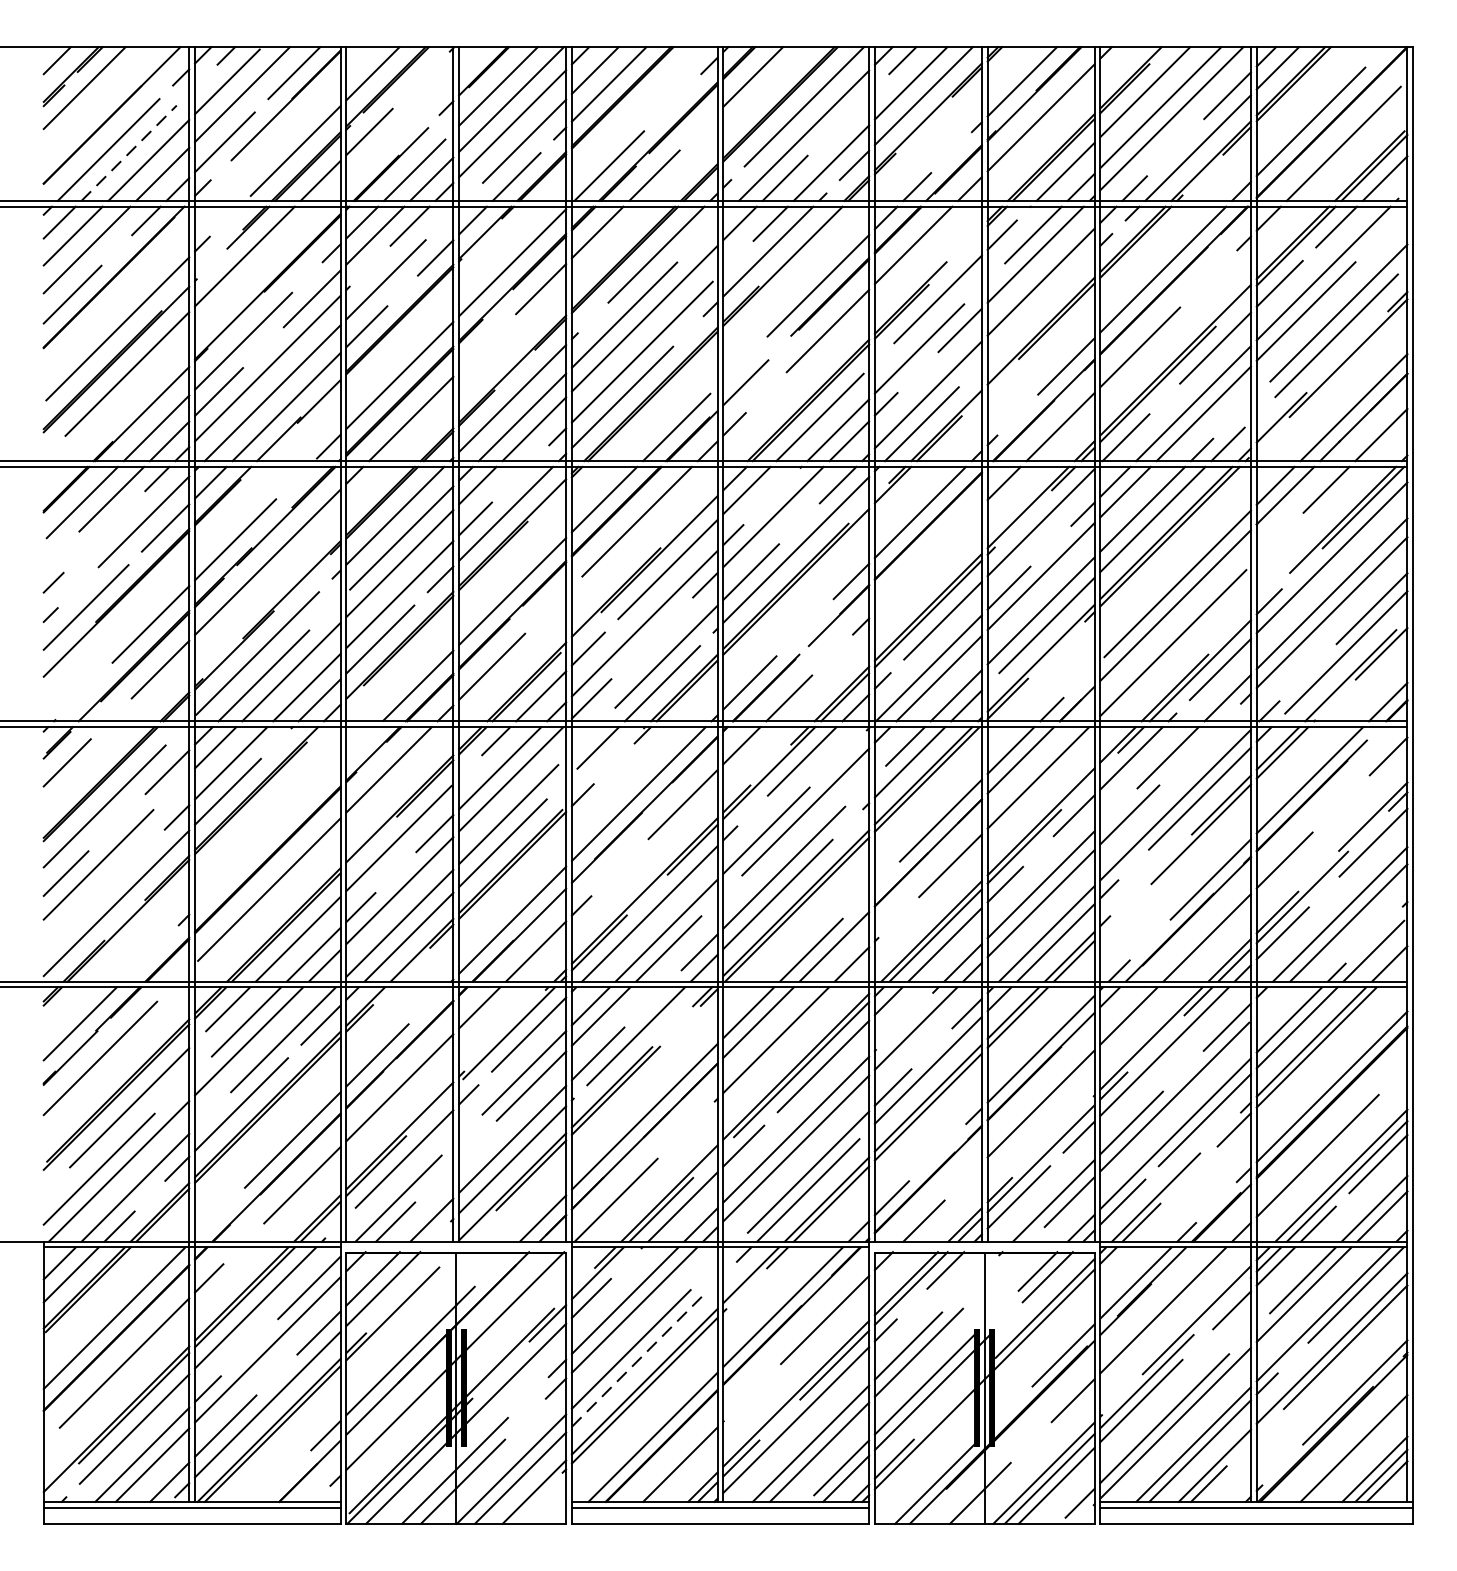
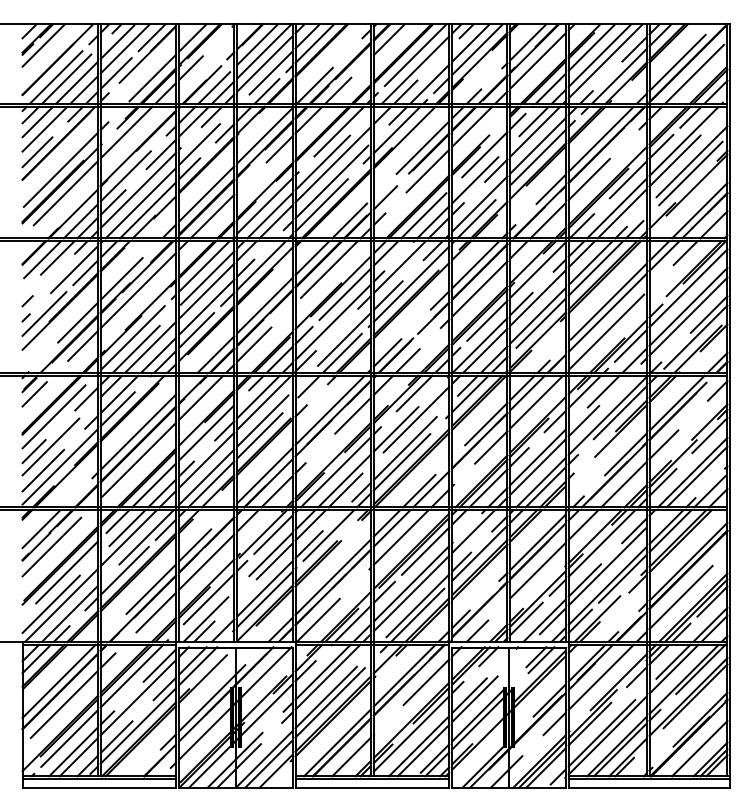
line: (128, 153) -> (66, 79), dashed -> solid
line: (1041, 304) -> (538, 157), added
line: (927, 558) -> (479, 288), added
line: (268, 834) -> (138, 431), added
line: (84, 910) -> (43, 470), added
line: (639, 1359) -> (330, 702), dashed -> solid

